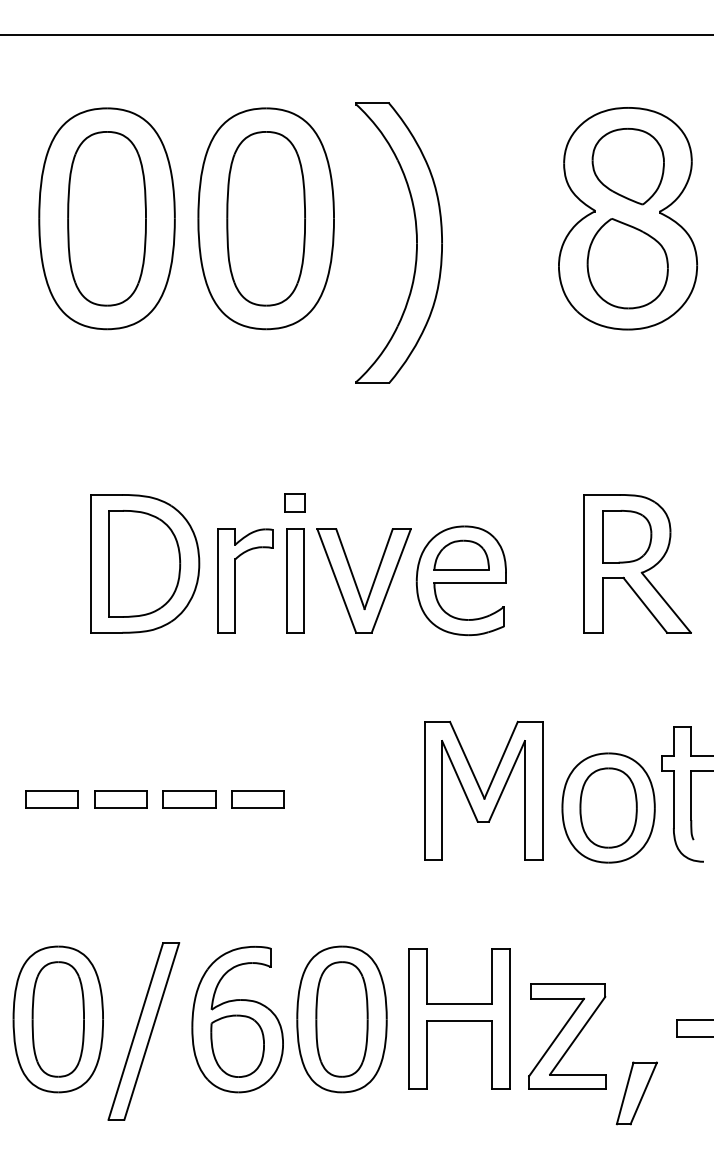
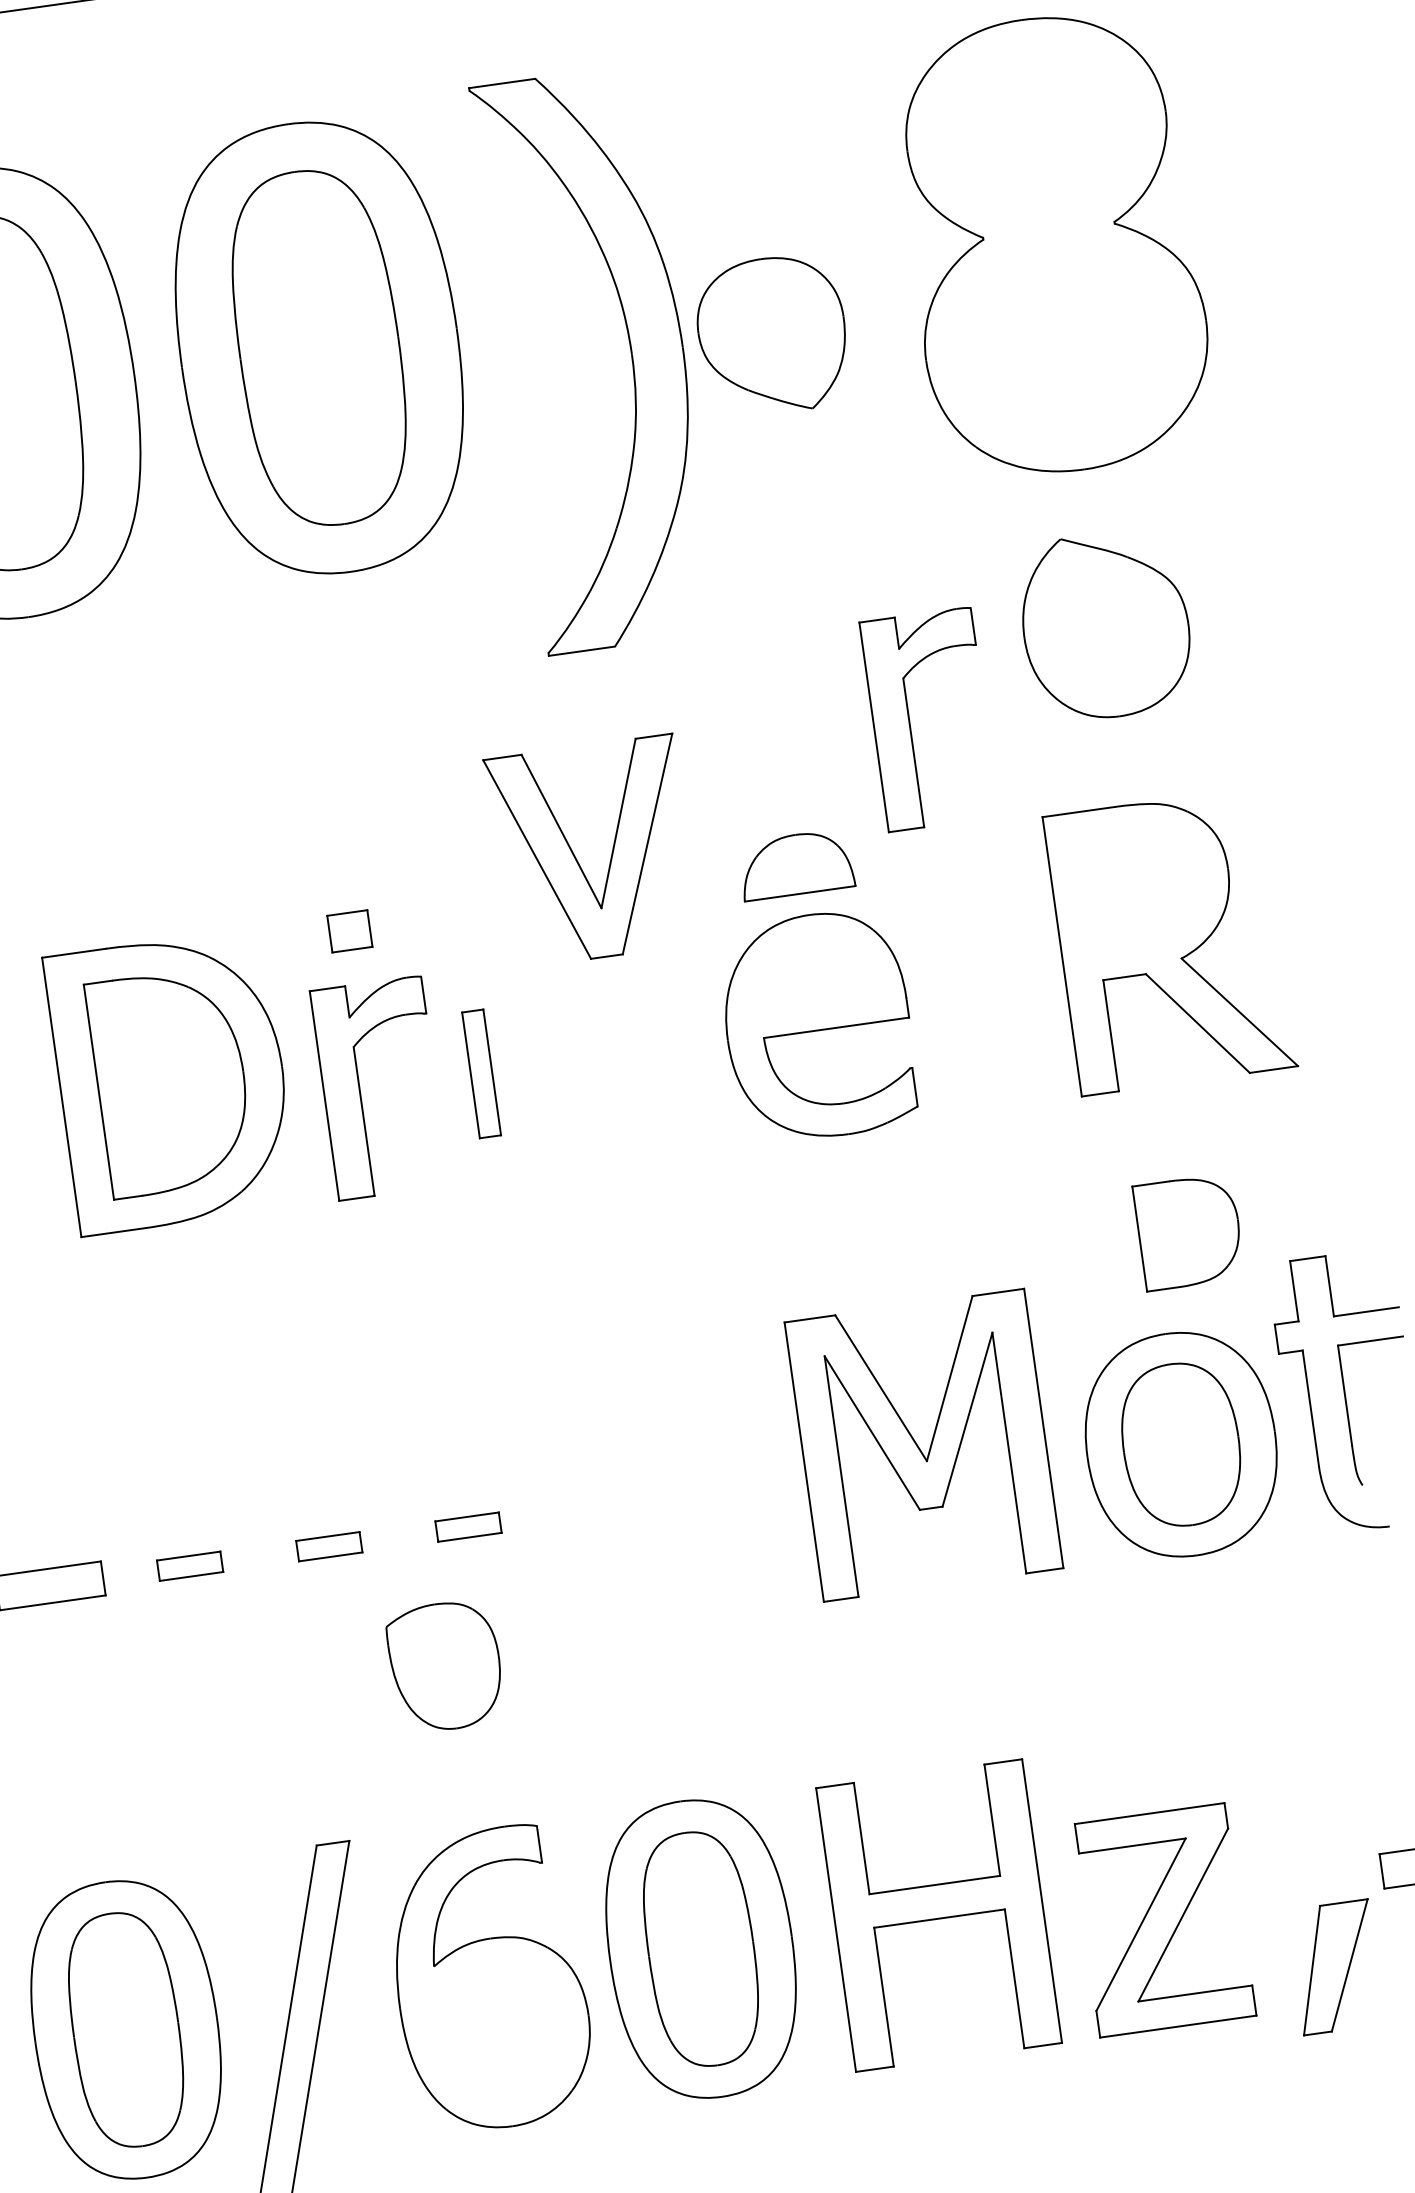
part: (627, 166) -> (770, 335), moved
part: (627, 263) -> (1105, 625), moved
part: (526, 439) -> (909, 721), added
part: (294, 502) -> (348, 930), moved
part: (627, 536) -> (1190, 1231), moved
part: (461, 554) -> (795, 863), moved
part: (295, 580) -> (481, 1072), size x0.6
part: (356, 582) -> (577, 856), moved
part: (120, 799) -> (189, 1566), size x0.6
part: (189, 799) -> (329, 1546), size x0.6
part: (257, 799) -> (467, 1527), size x0.6
part: (237, 1045) -> (445, 1664), moved
part: (636, 1093) -> (1335, 1967), moved

